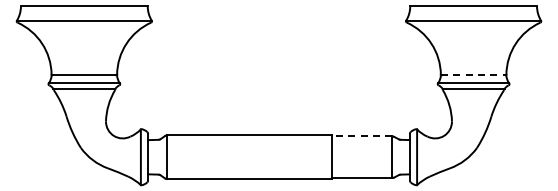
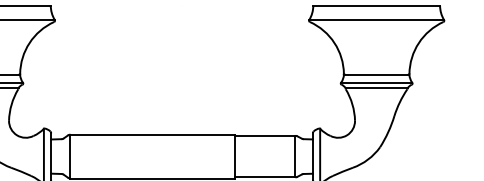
line: (473, 75) -> (376, 74), dashed -> solid
line: (361, 136) -> (264, 135), dashed -> solid

